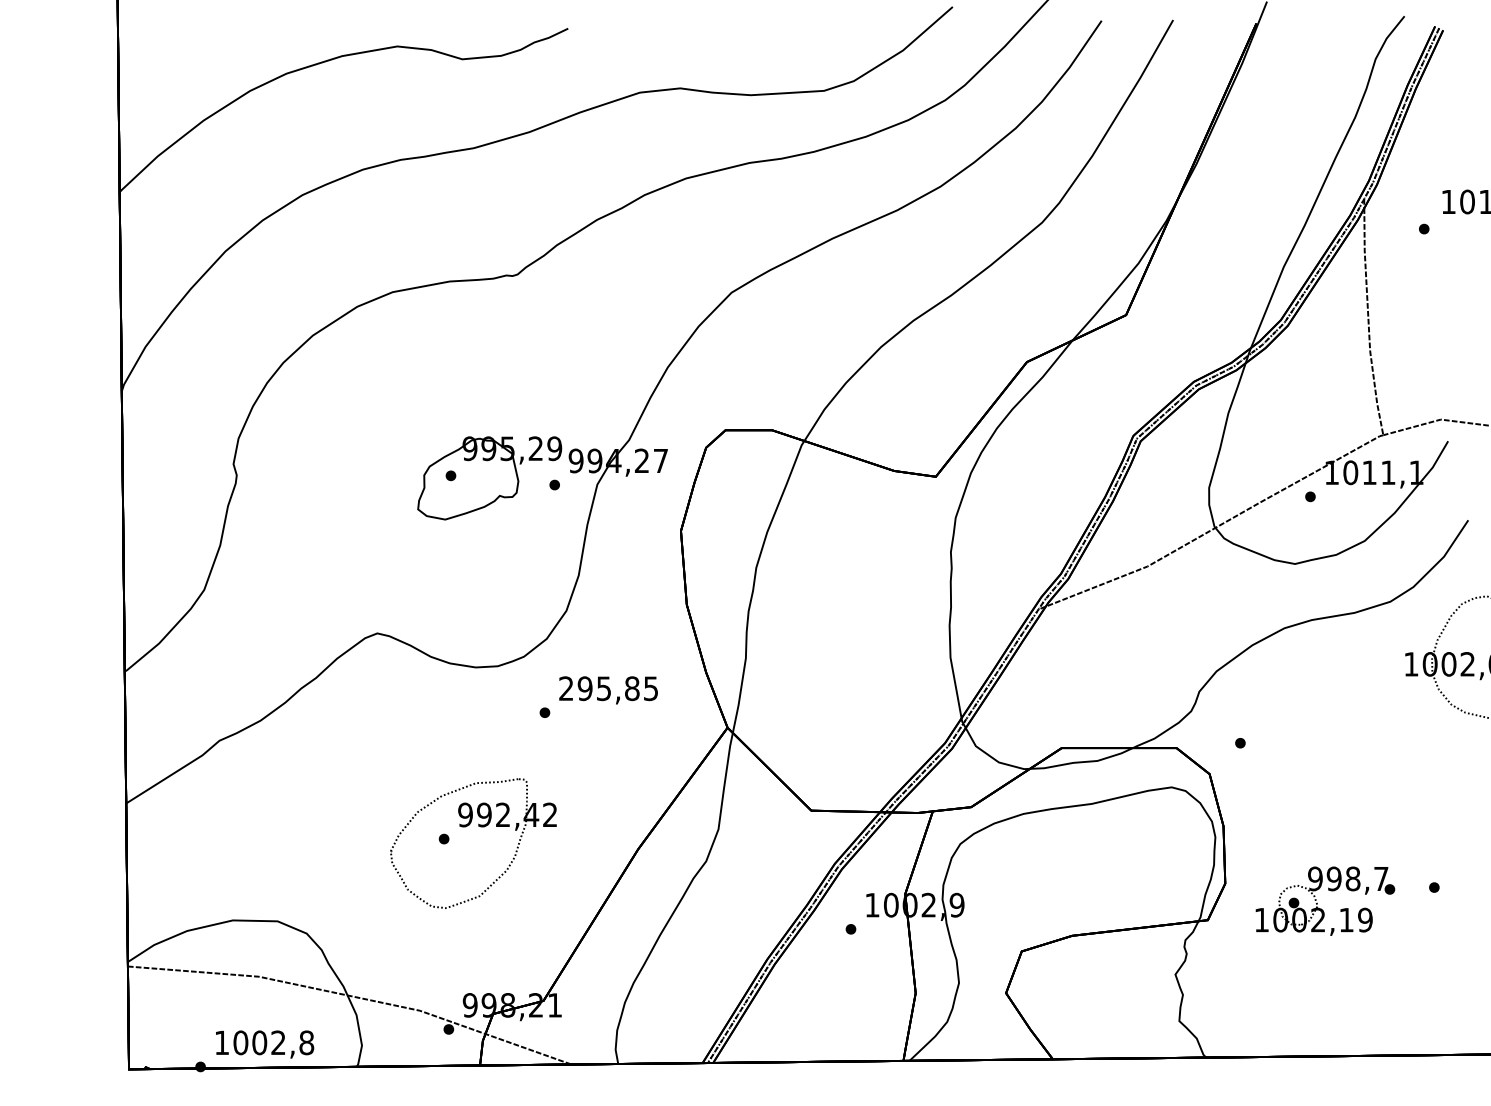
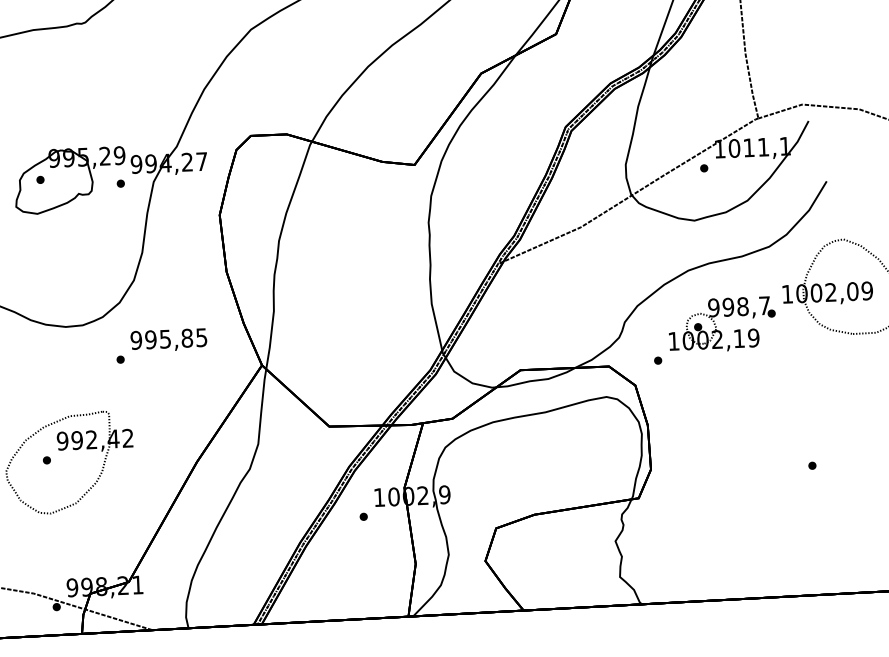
text: (566, 688) -> (136, 340), 295,85 -> 995,85
part: (1317, 902) -> (716, 326), moved

